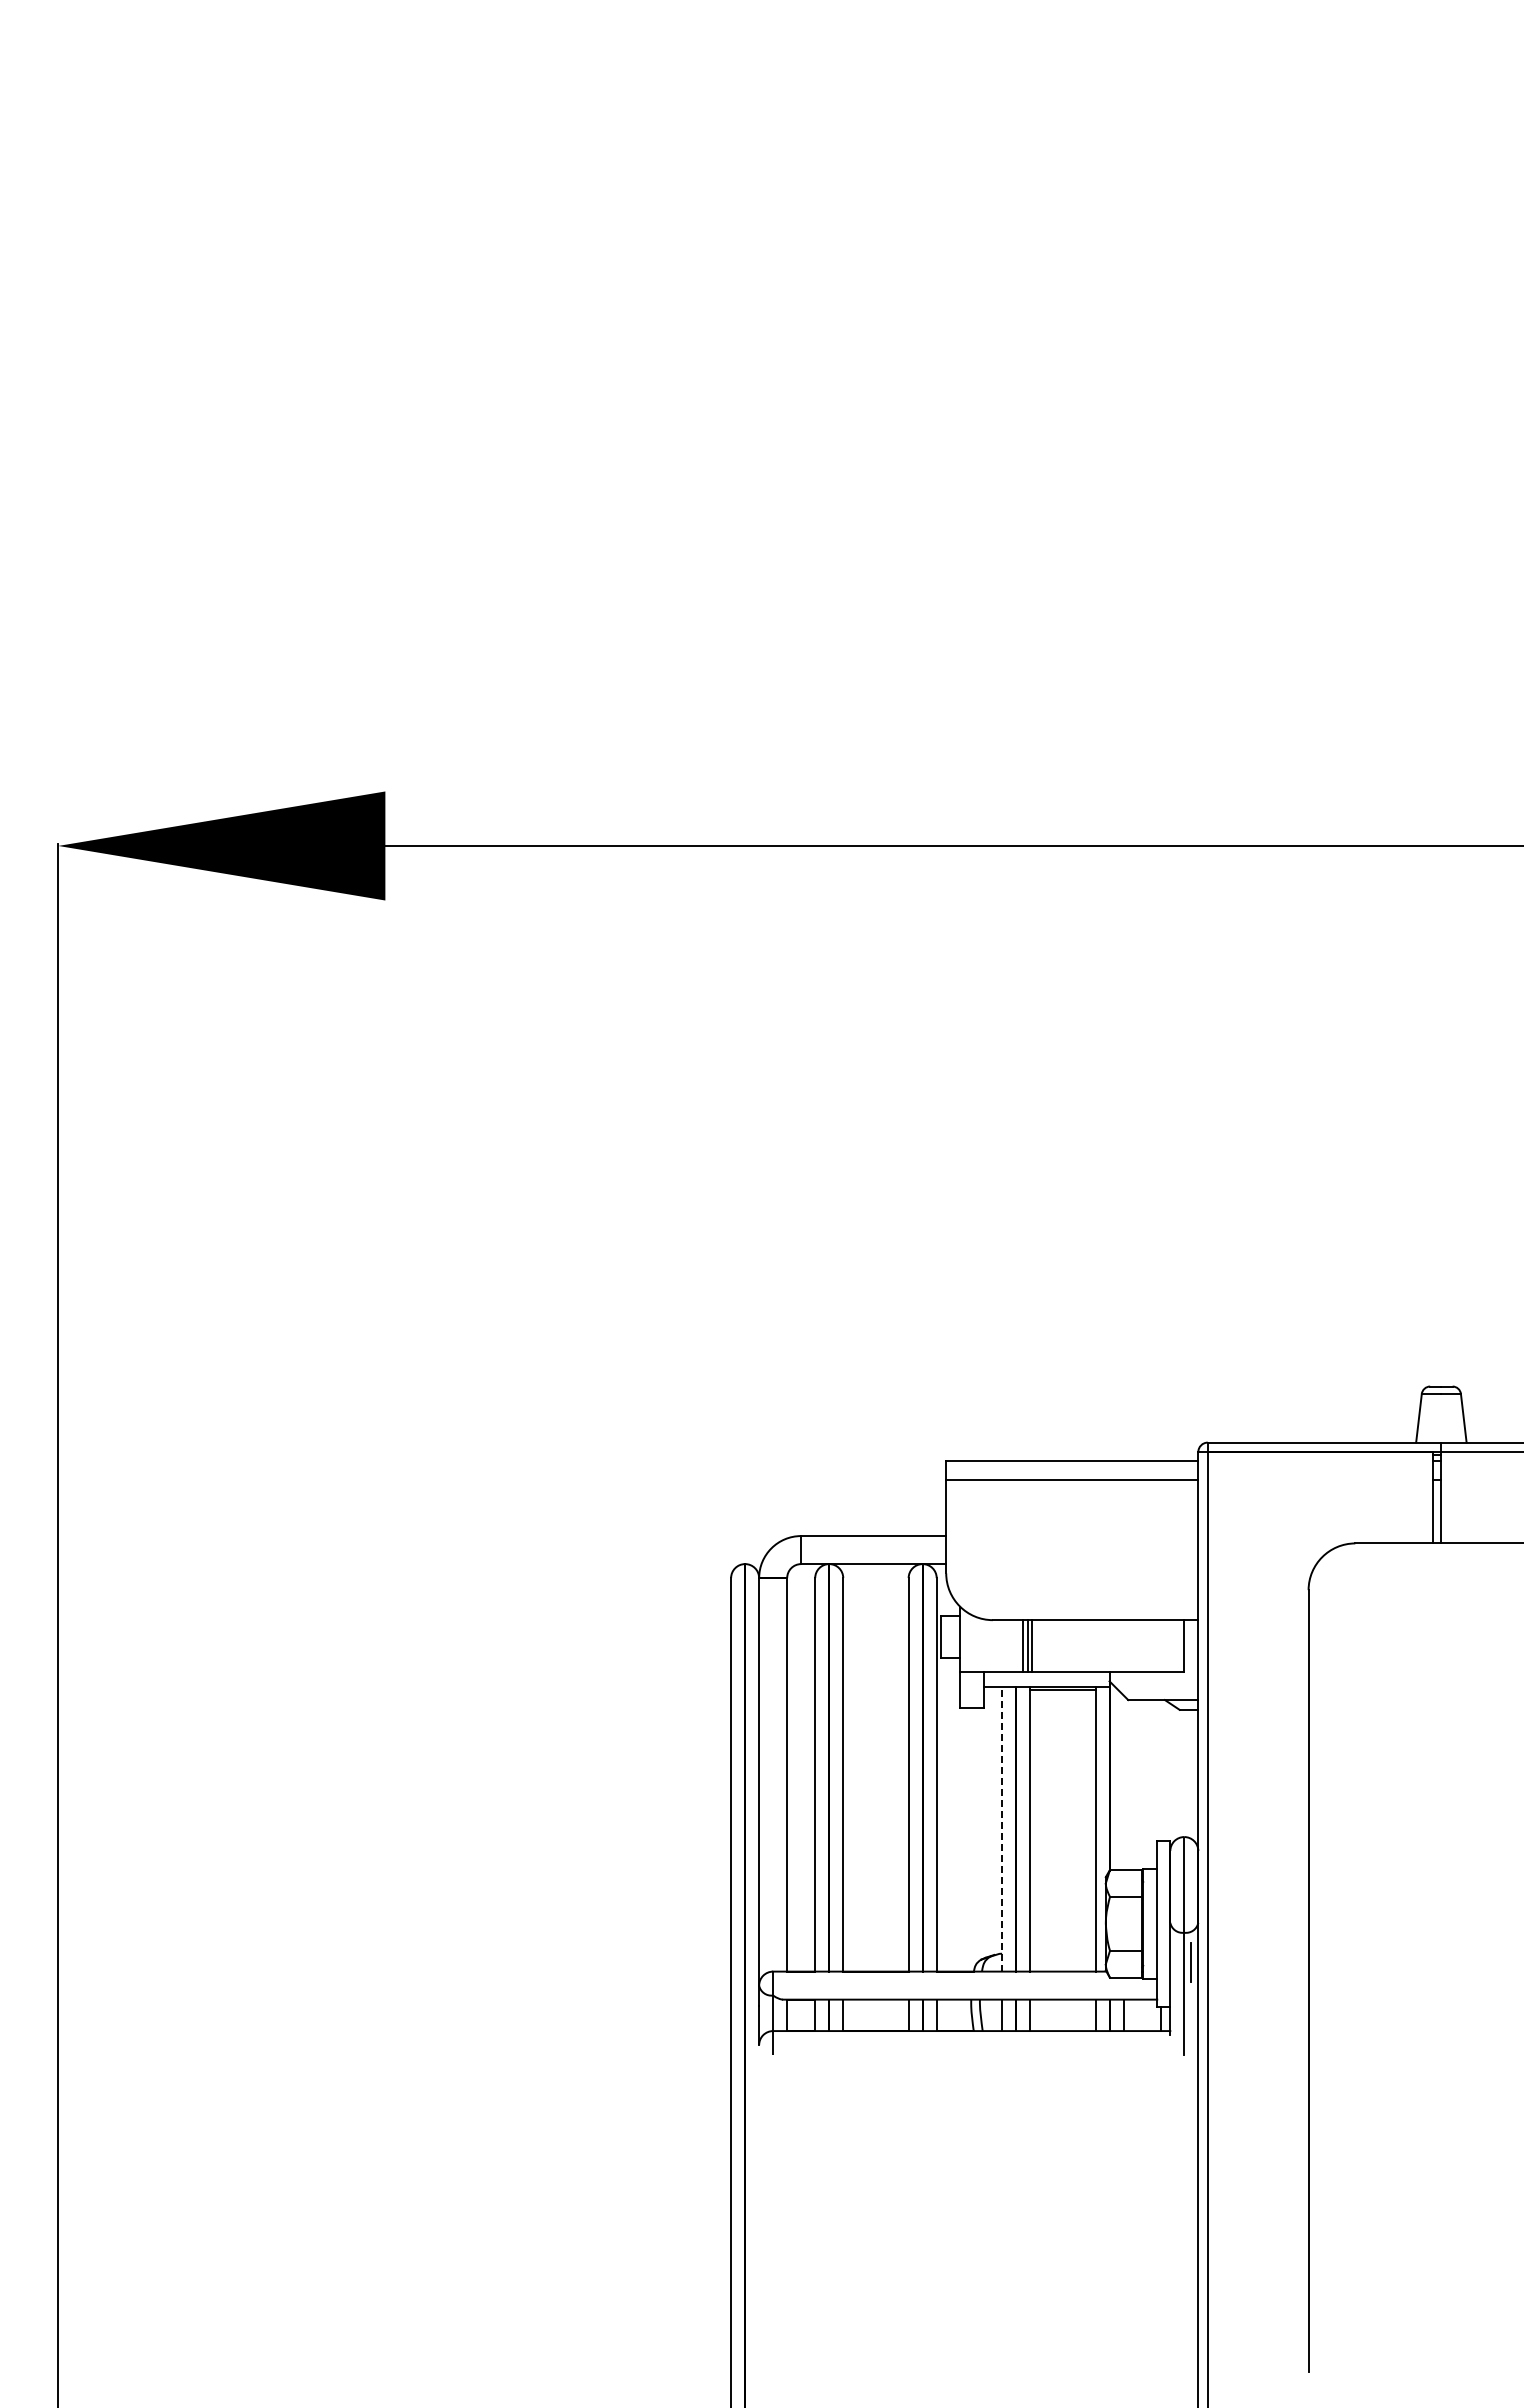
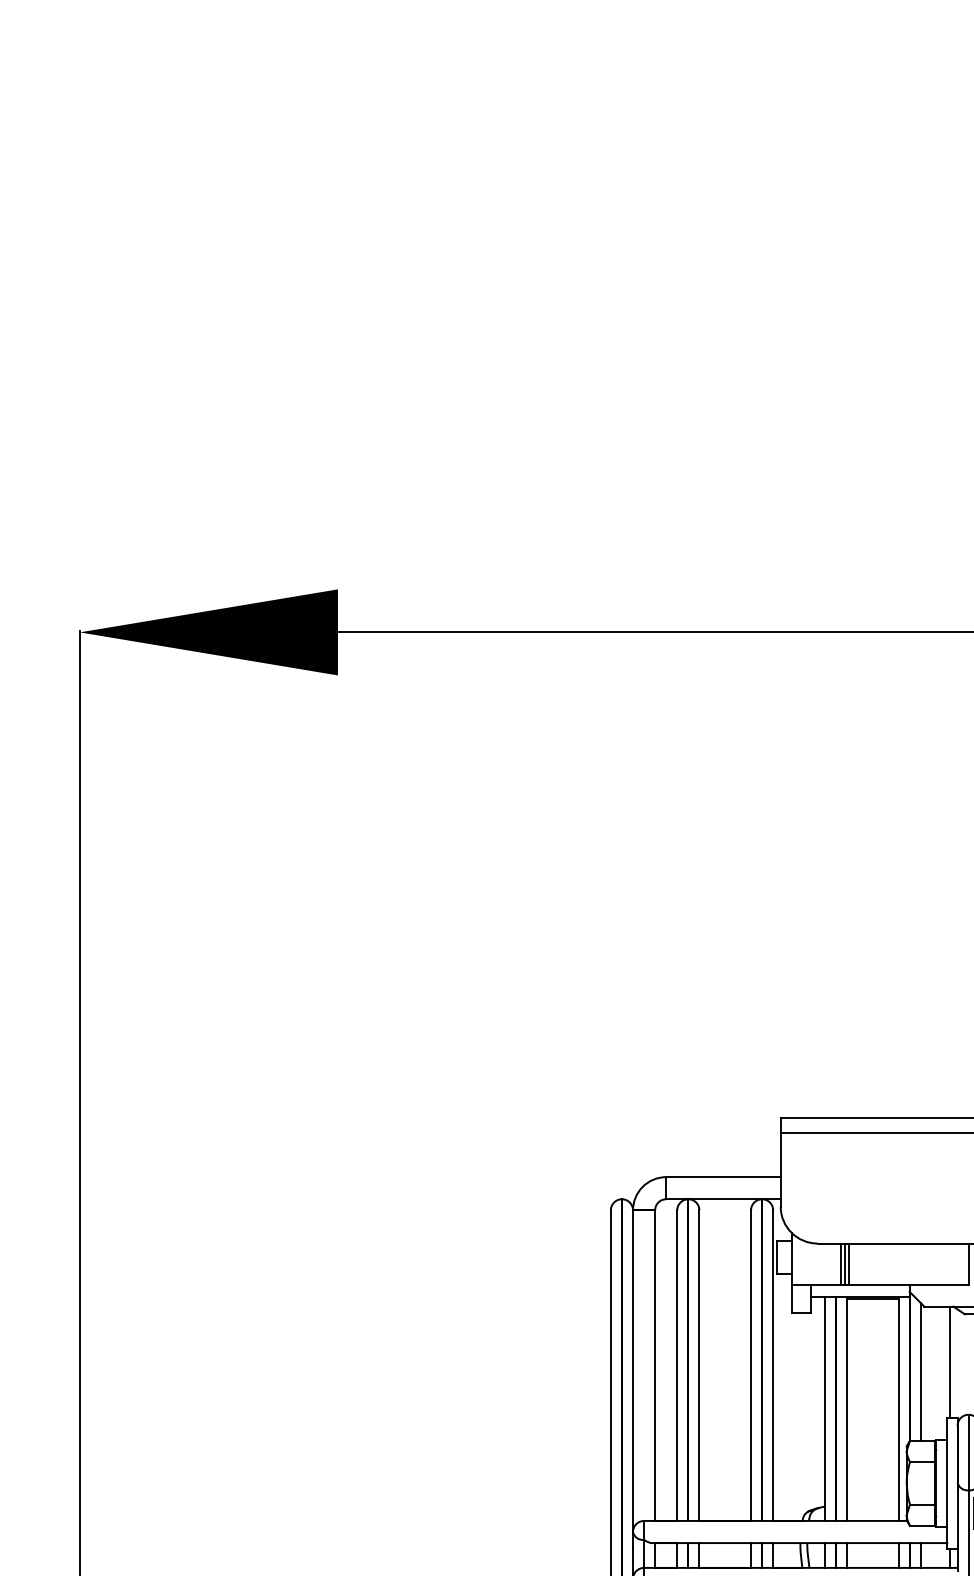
line: (1160, 1770) -> (949, 1362), added
line: (1123, 1782) -> (920, 1371), added
line: (1002, 1829) -> (825, 1408), dashed -> solid

